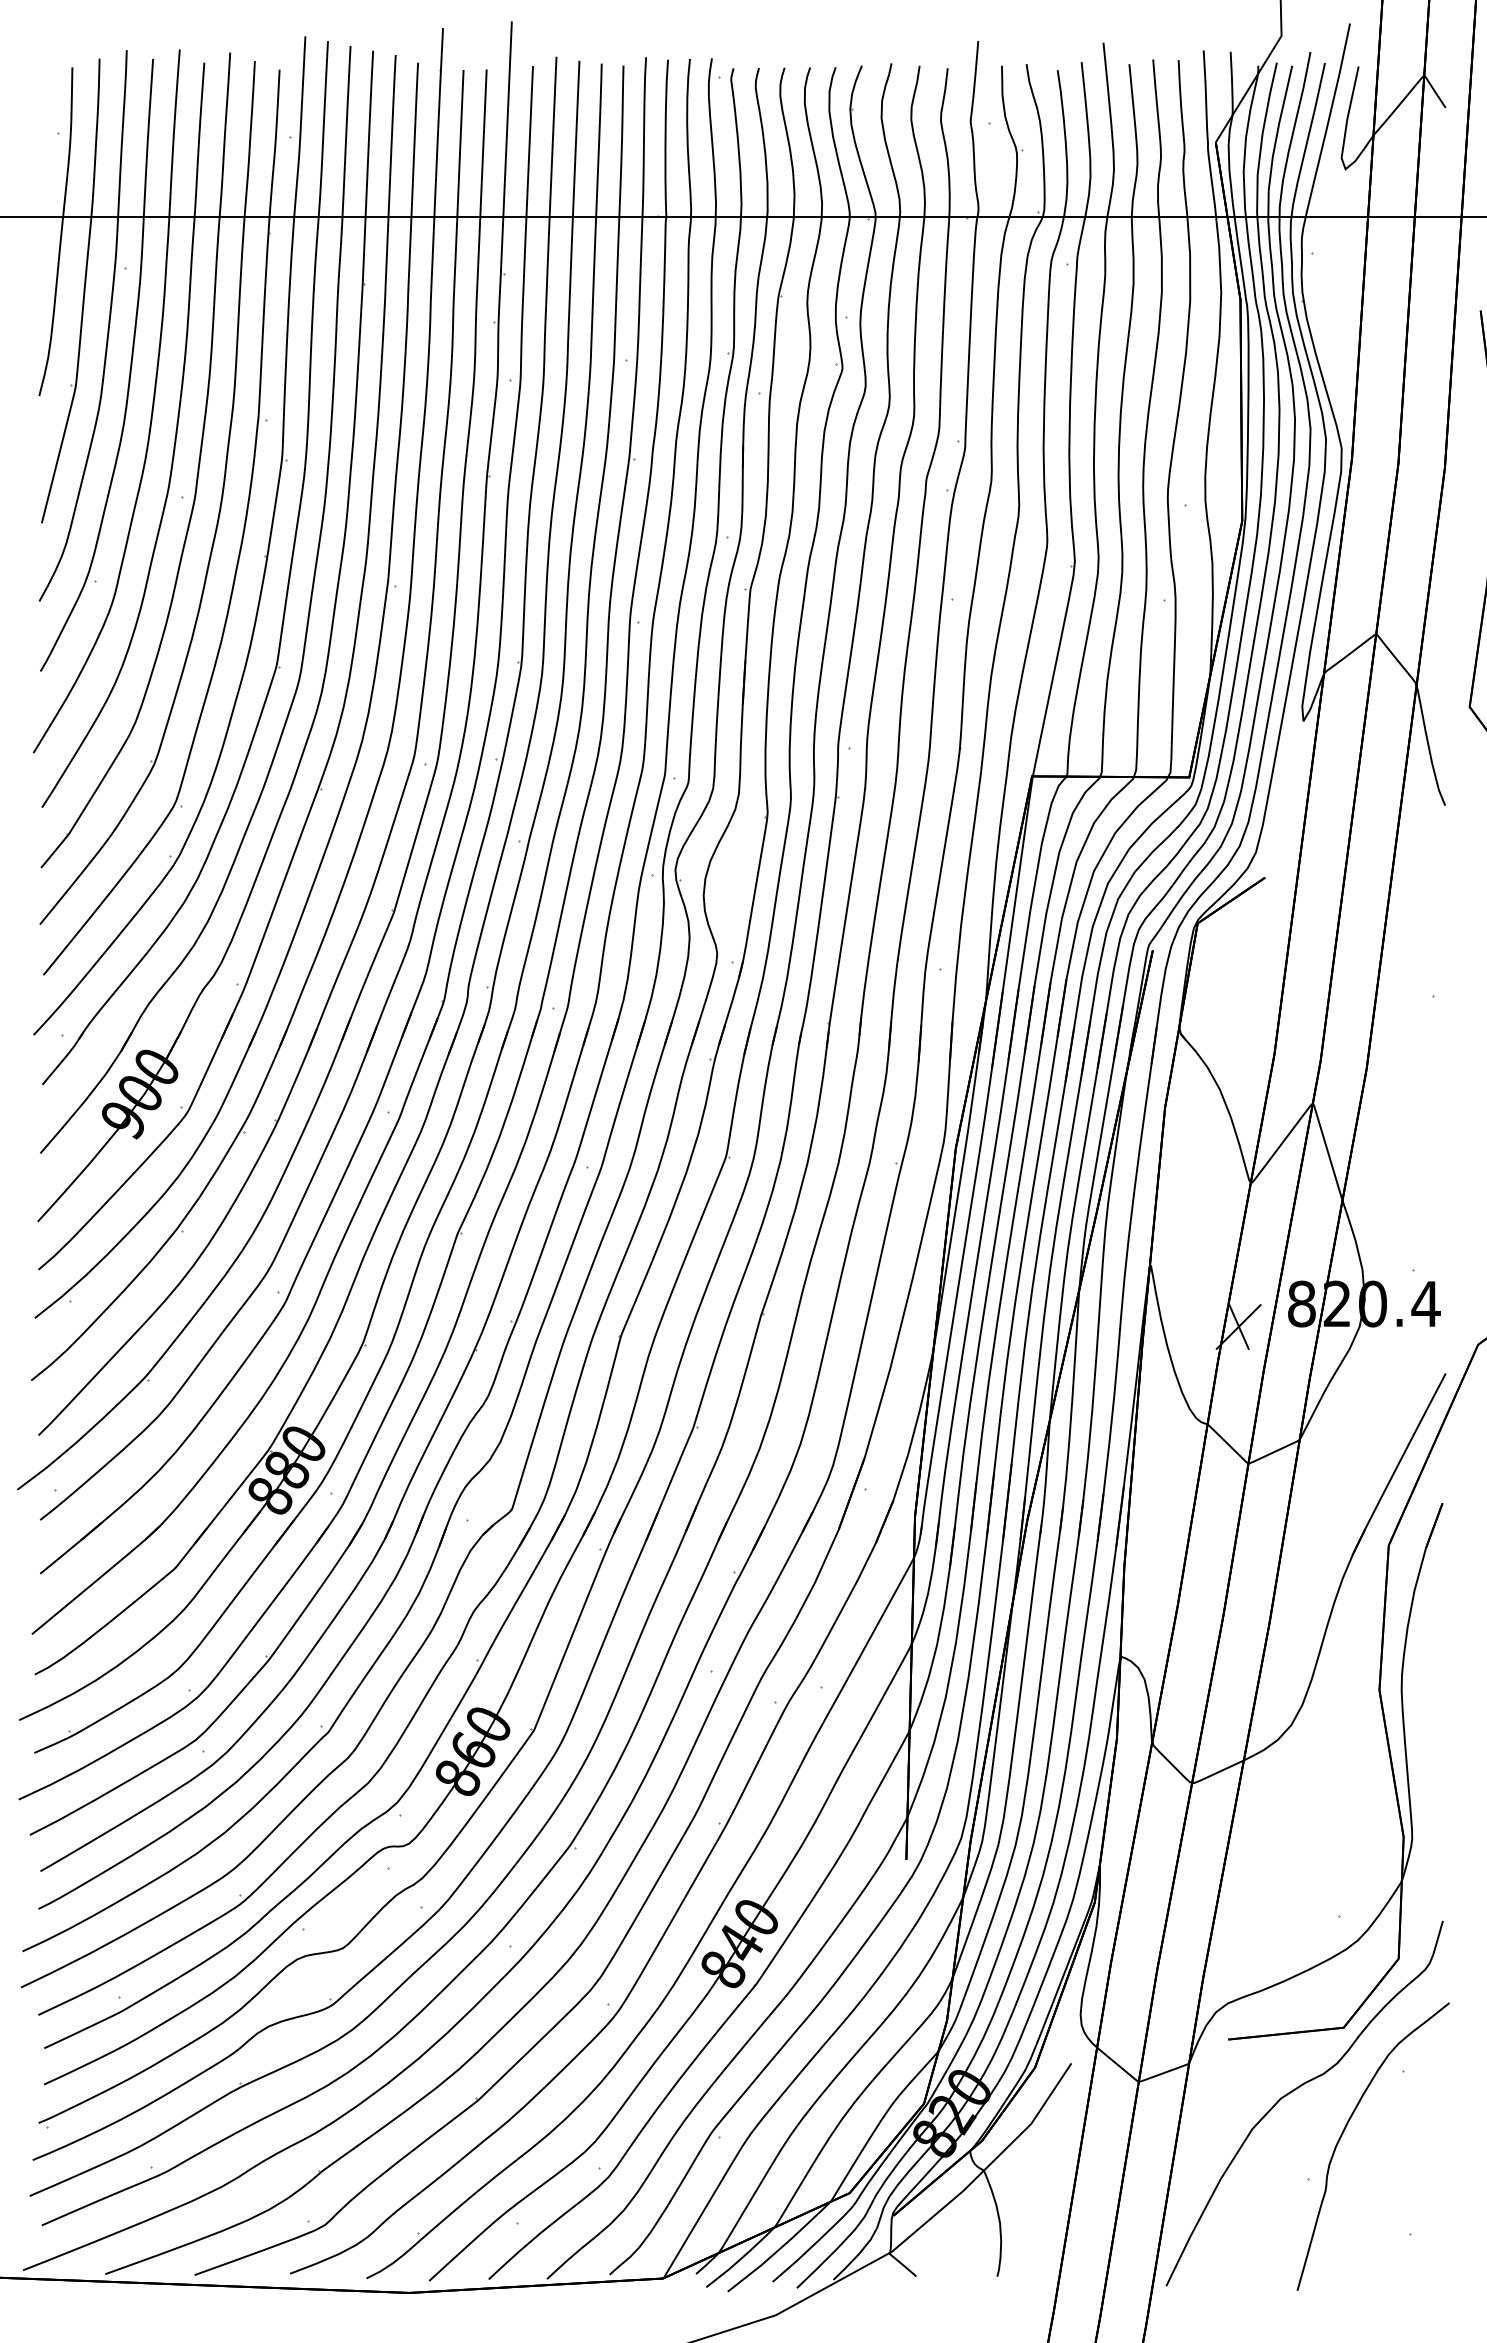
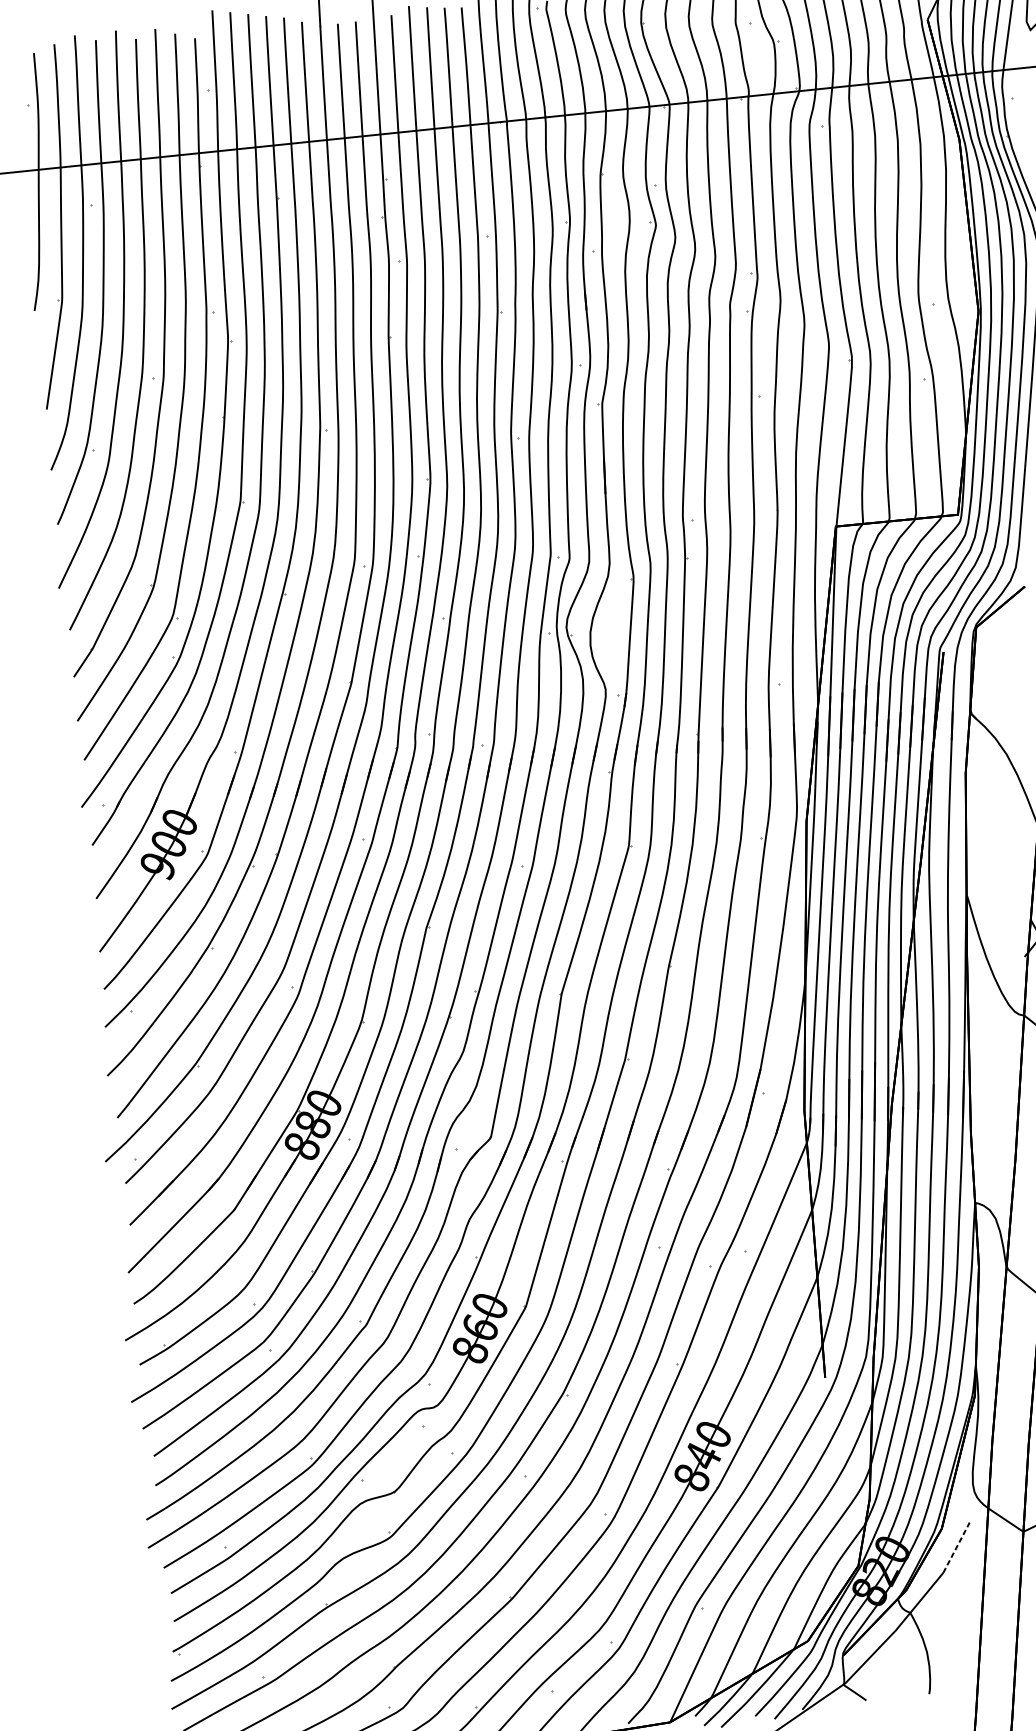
line: (1051, 2093) -> (956, 1547), solid -> dashed

